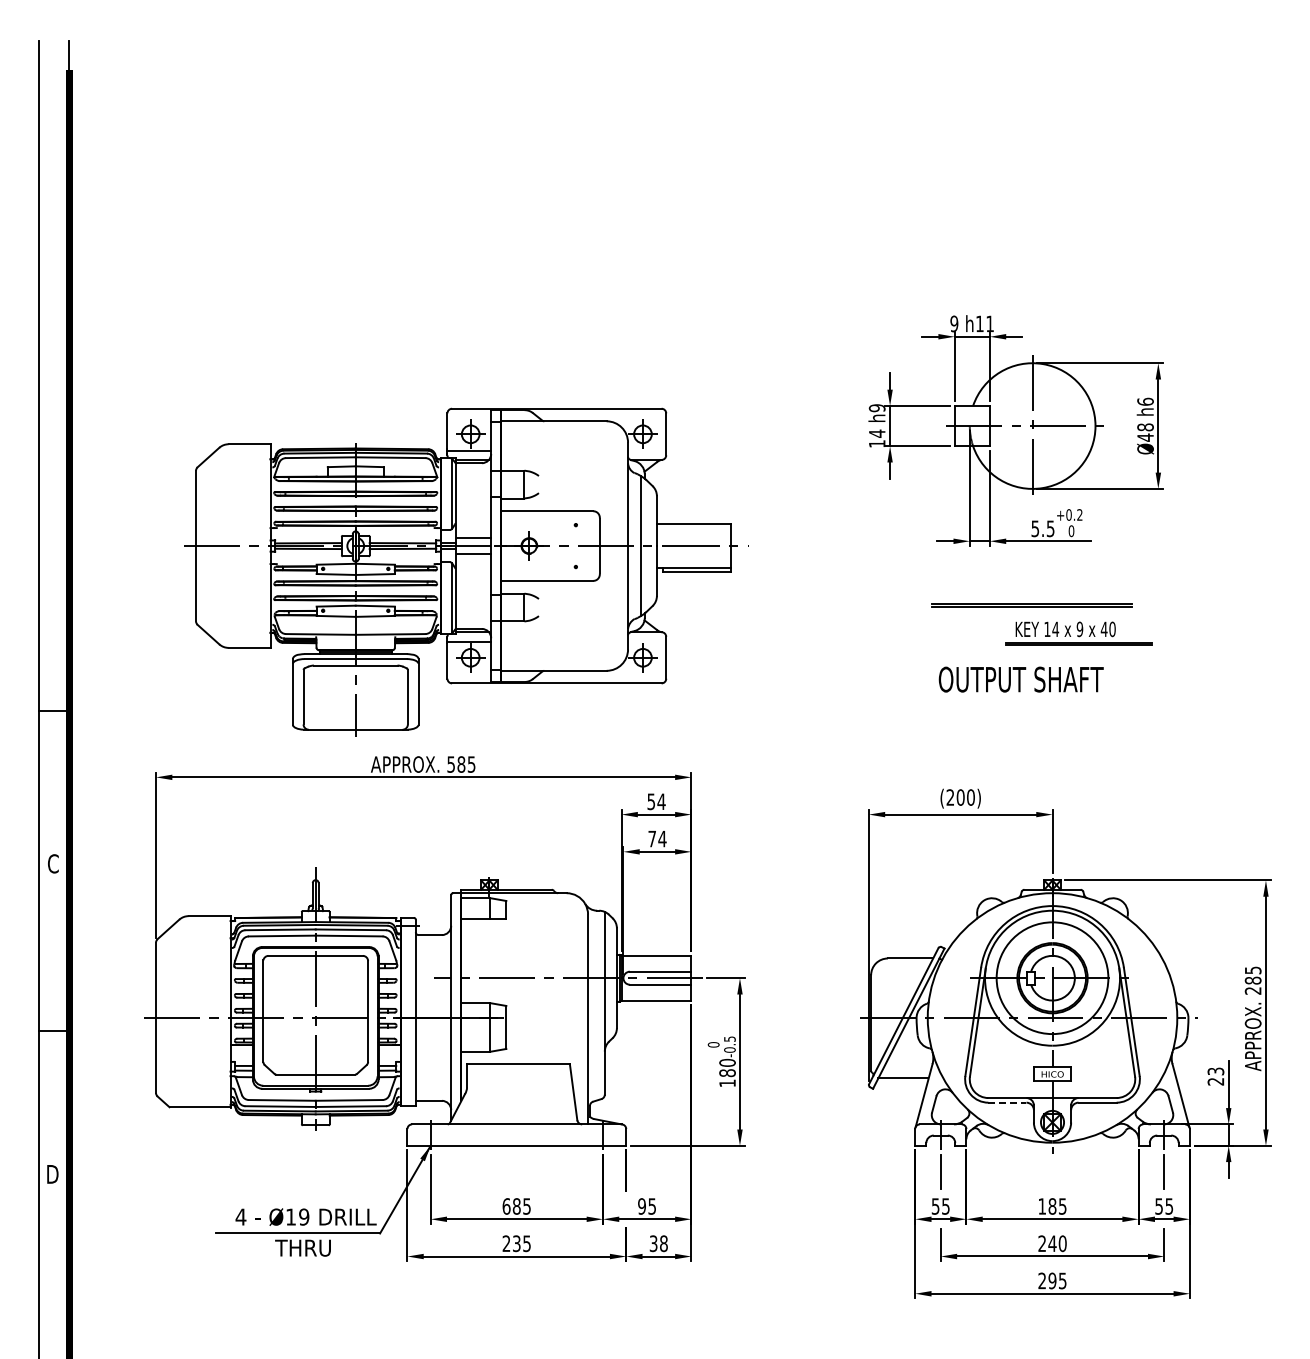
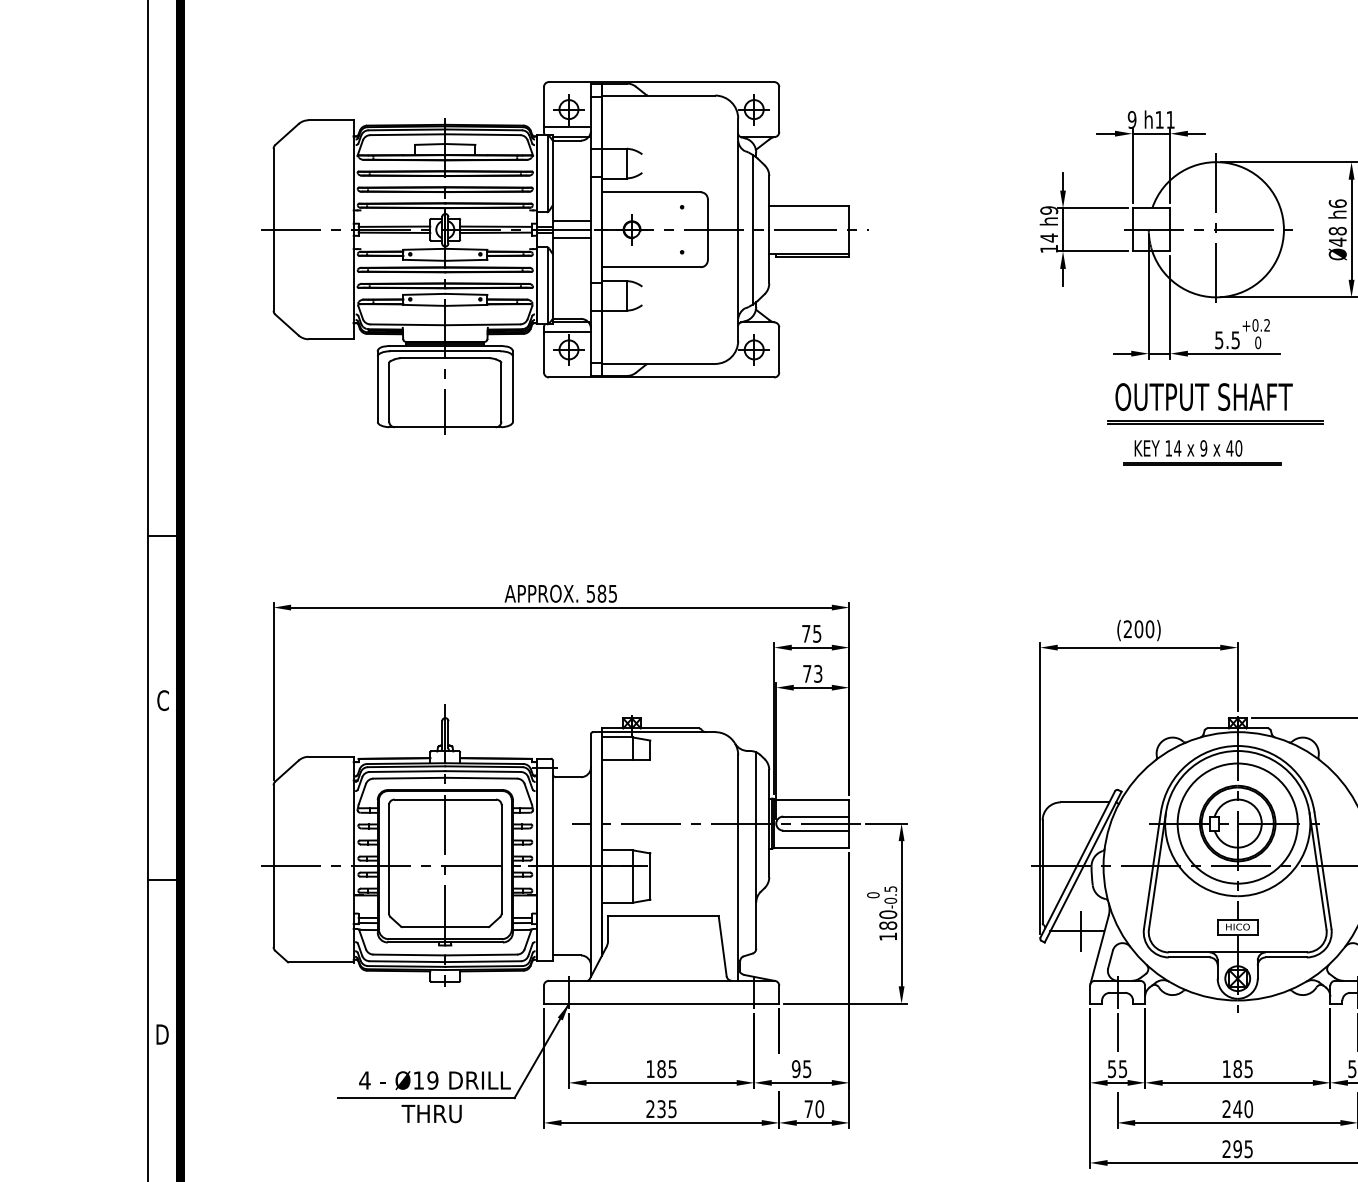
part: (466, 571) -> (564, 257), moved
part: (1078, 633) -> (1202, 452), moved
text: (1020, 679) -> (1203, 396), moved
text: (656, 801) -> (811, 633), 54 -> 75
text: (662, 838) -> (818, 673), 74 -> 73
line: (907, 1078) -> (1081, 931), added
line: (1007, 1102) -> (1189, 957), dashed -> solid
text: (506, 1206) -> (650, 1069), 685 -> 185
text: (658, 1243) -> (813, 1108), 38 -> 70

